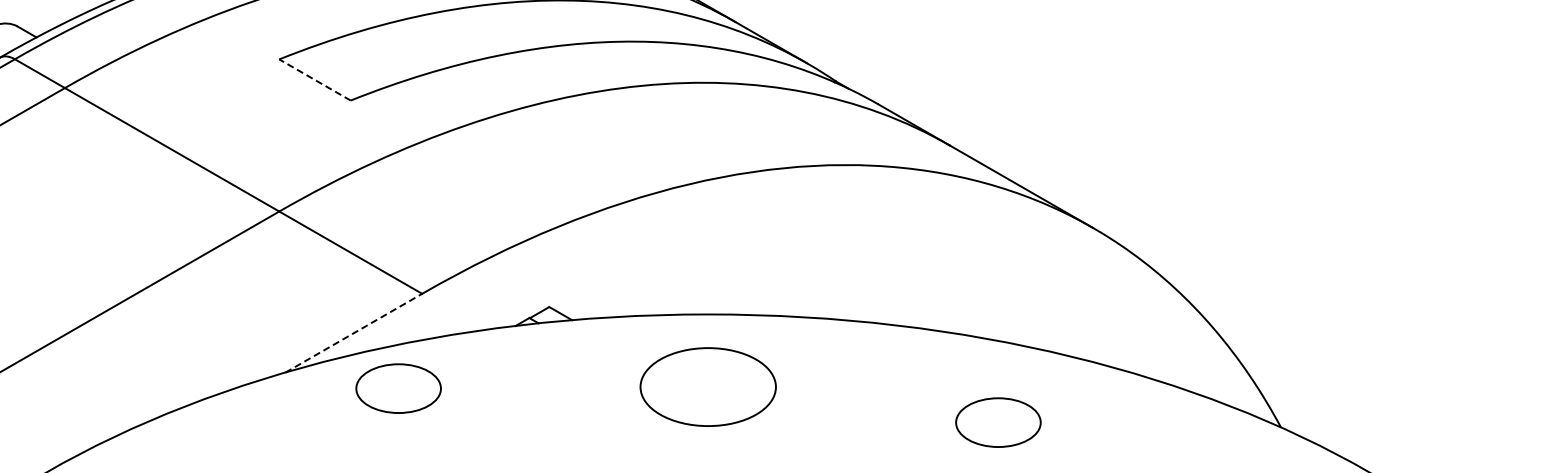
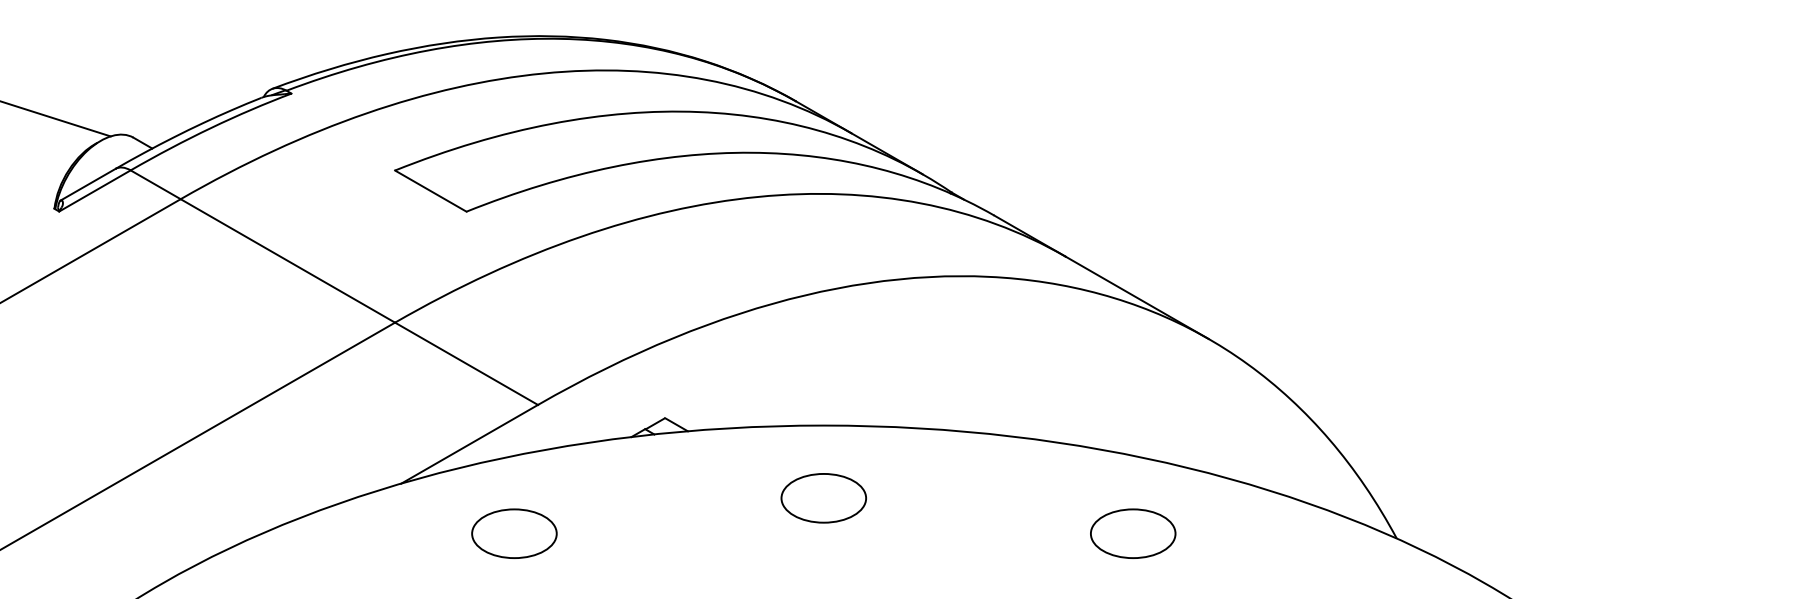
line: (314, 79) -> (430, 190), dashed -> solid
line: (353, 333) -> (469, 444), dashed -> solid
part: (707, 387) -> (823, 498), size x0.62
part: (398, 388) -> (514, 533), moved
part: (998, 422) -> (1133, 533), moved

